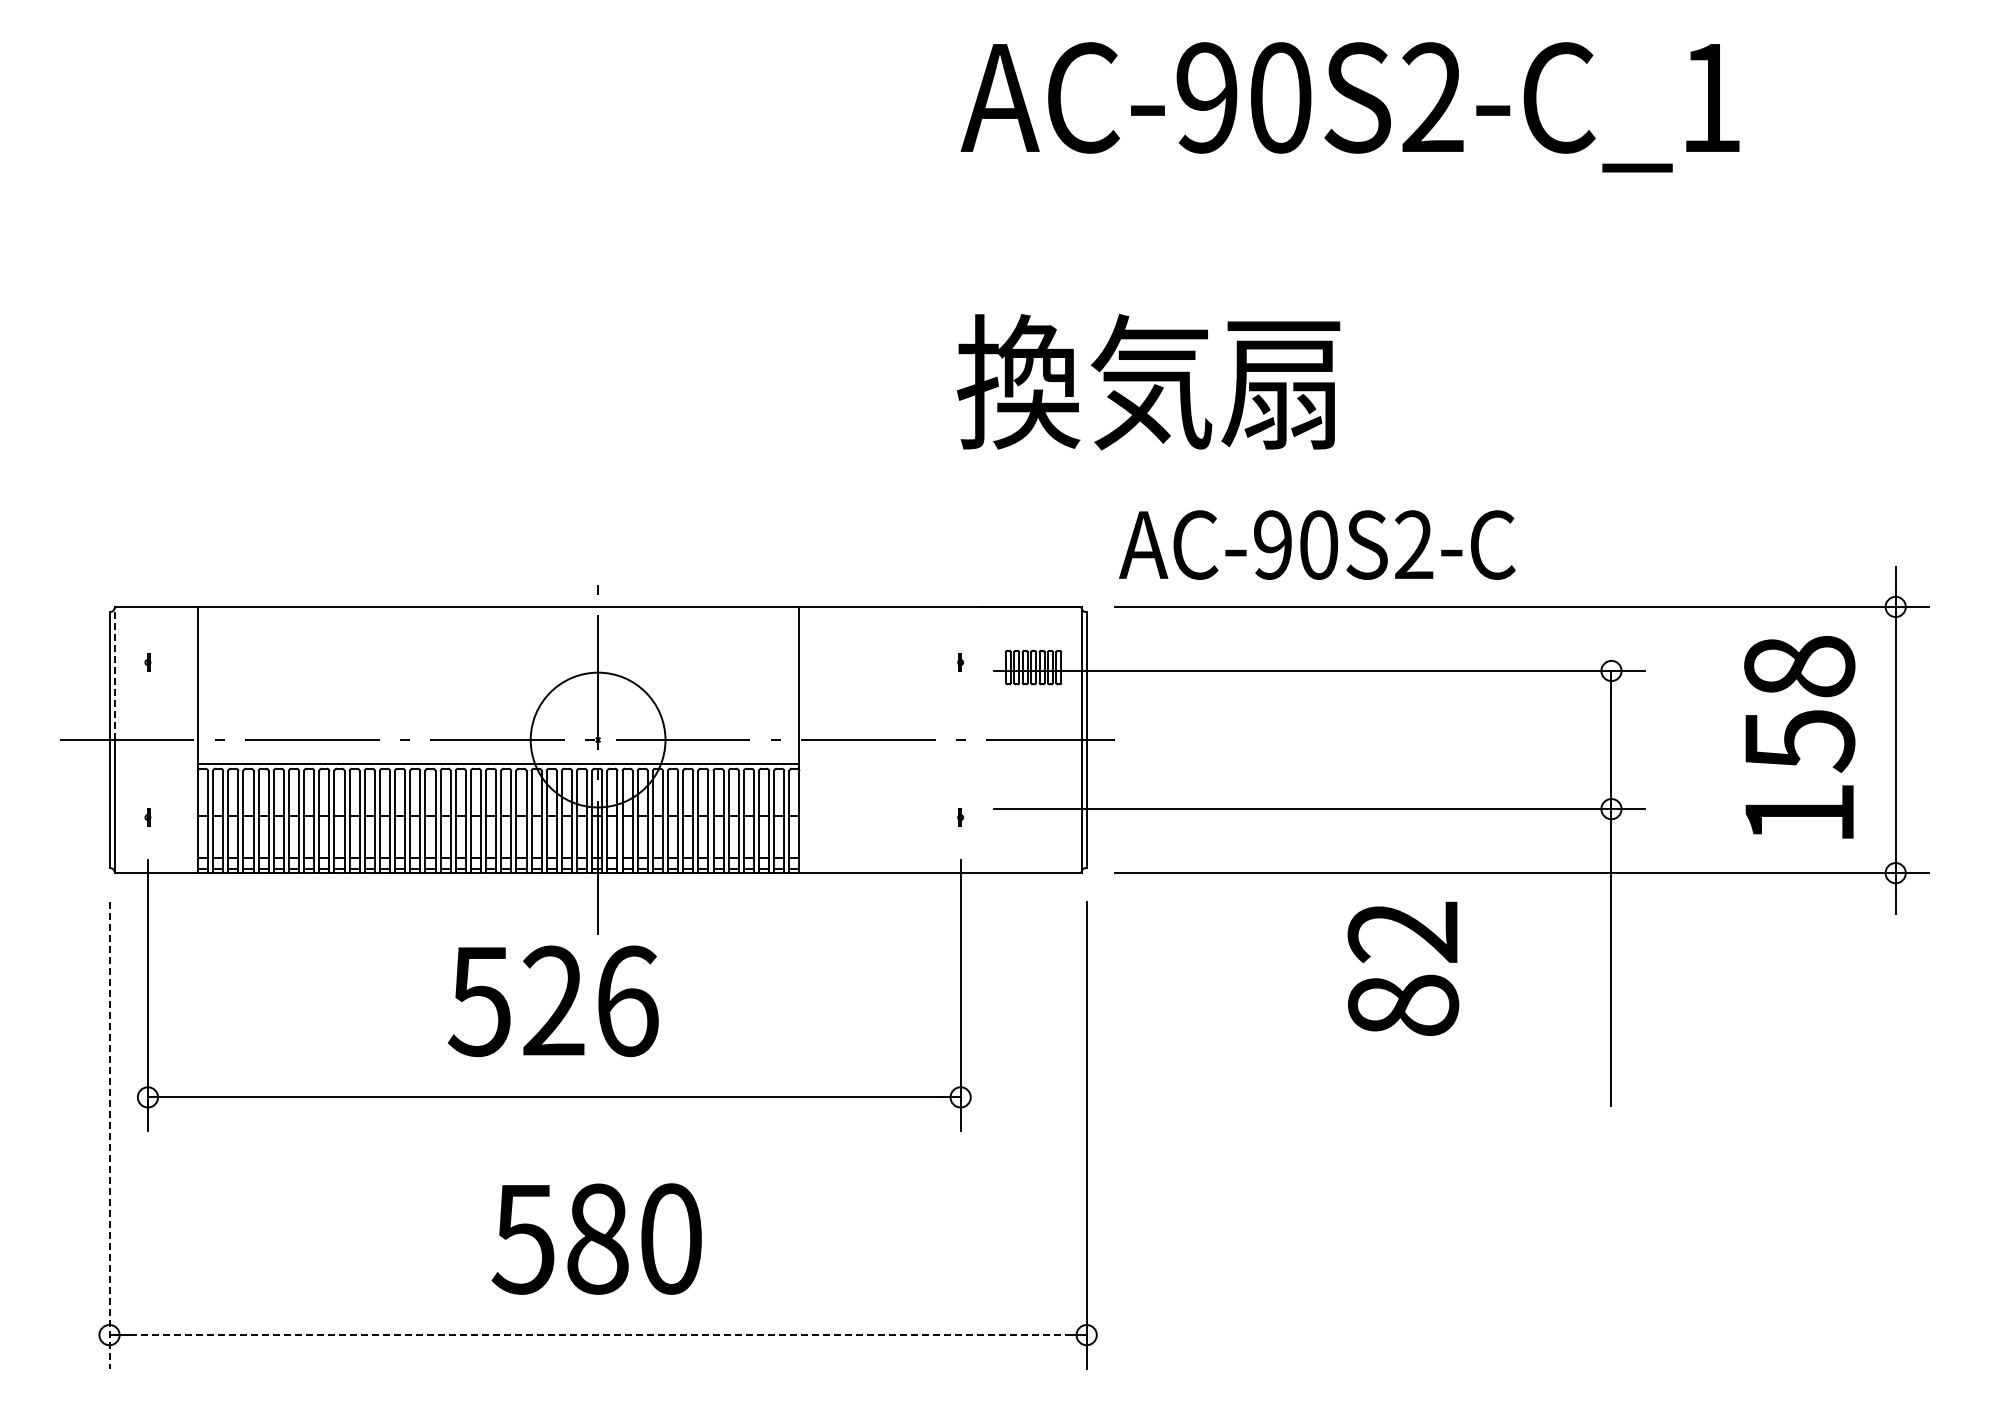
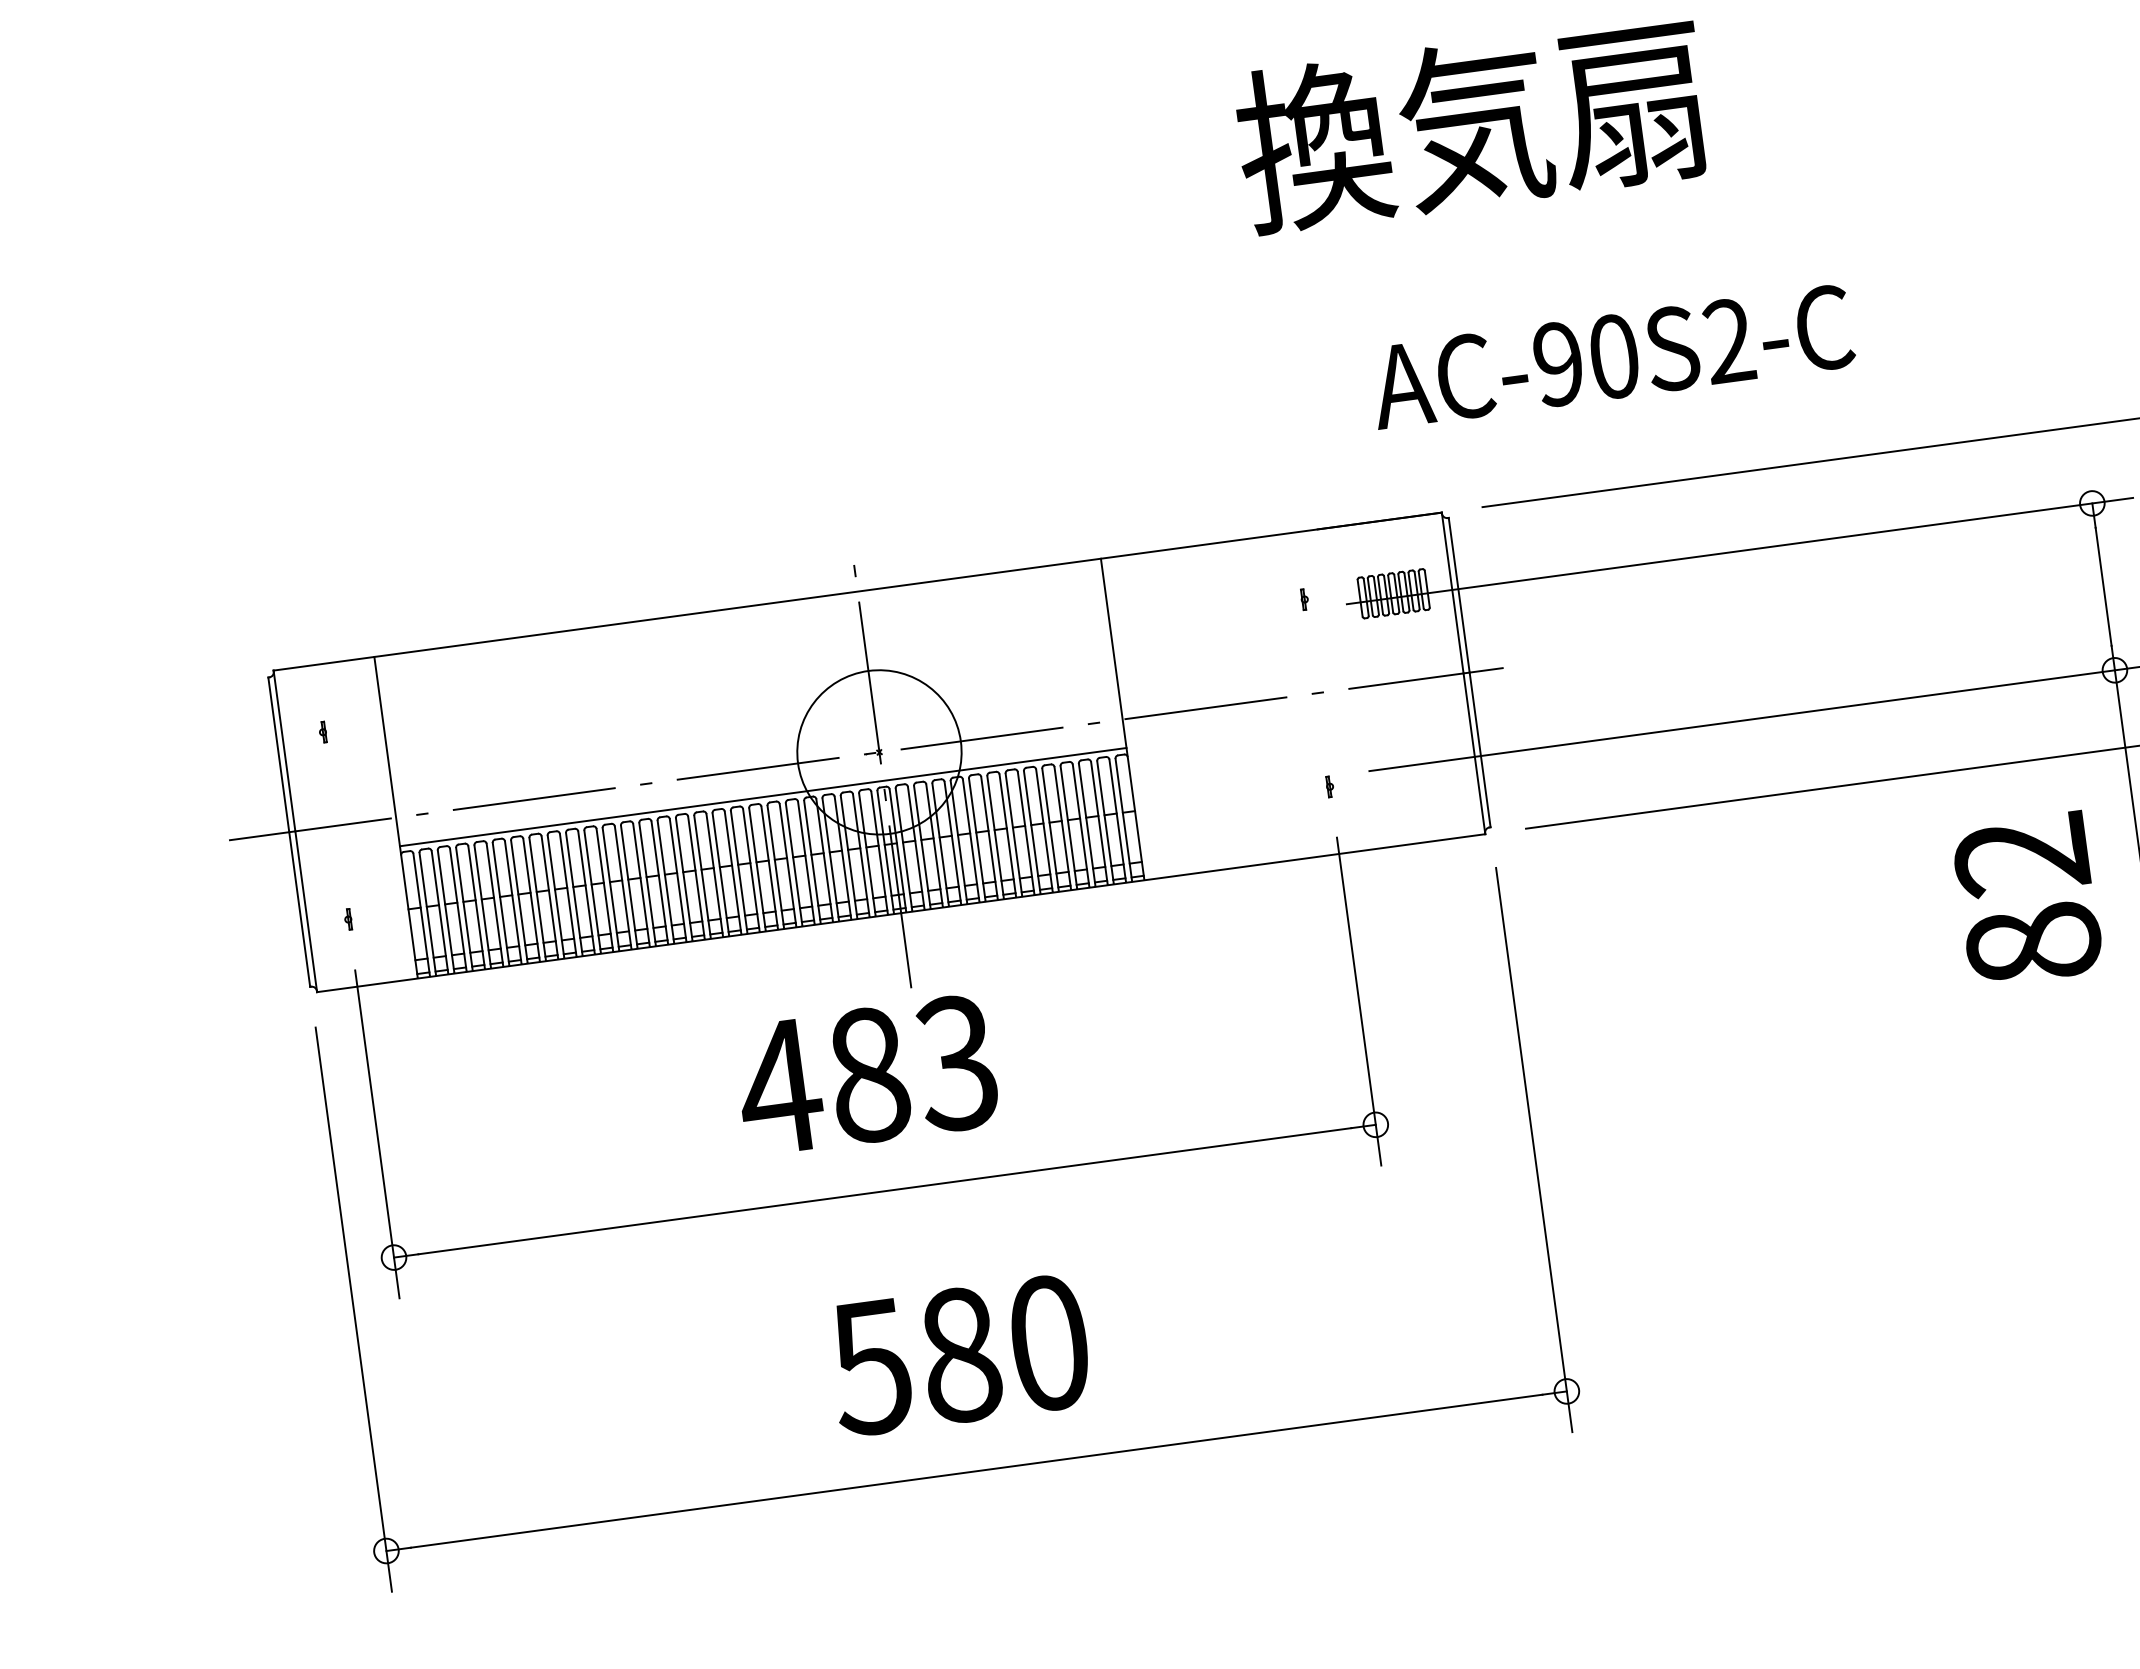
text: (1148, 382) -> (1471, 125), moved
text: (1317, 544) -> (1612, 356), moved
line: (114, 673) -> (284, 750), dashed -> solid
text: (1403, 968) -> (2027, 899), moved
text: (552, 1001) -> (867, 1075), 526 -> 483
line: (109, 1135) -> (353, 1309), dashed -> solid
line: (598, 1335) -> (977, 1471), dashed -> solid

